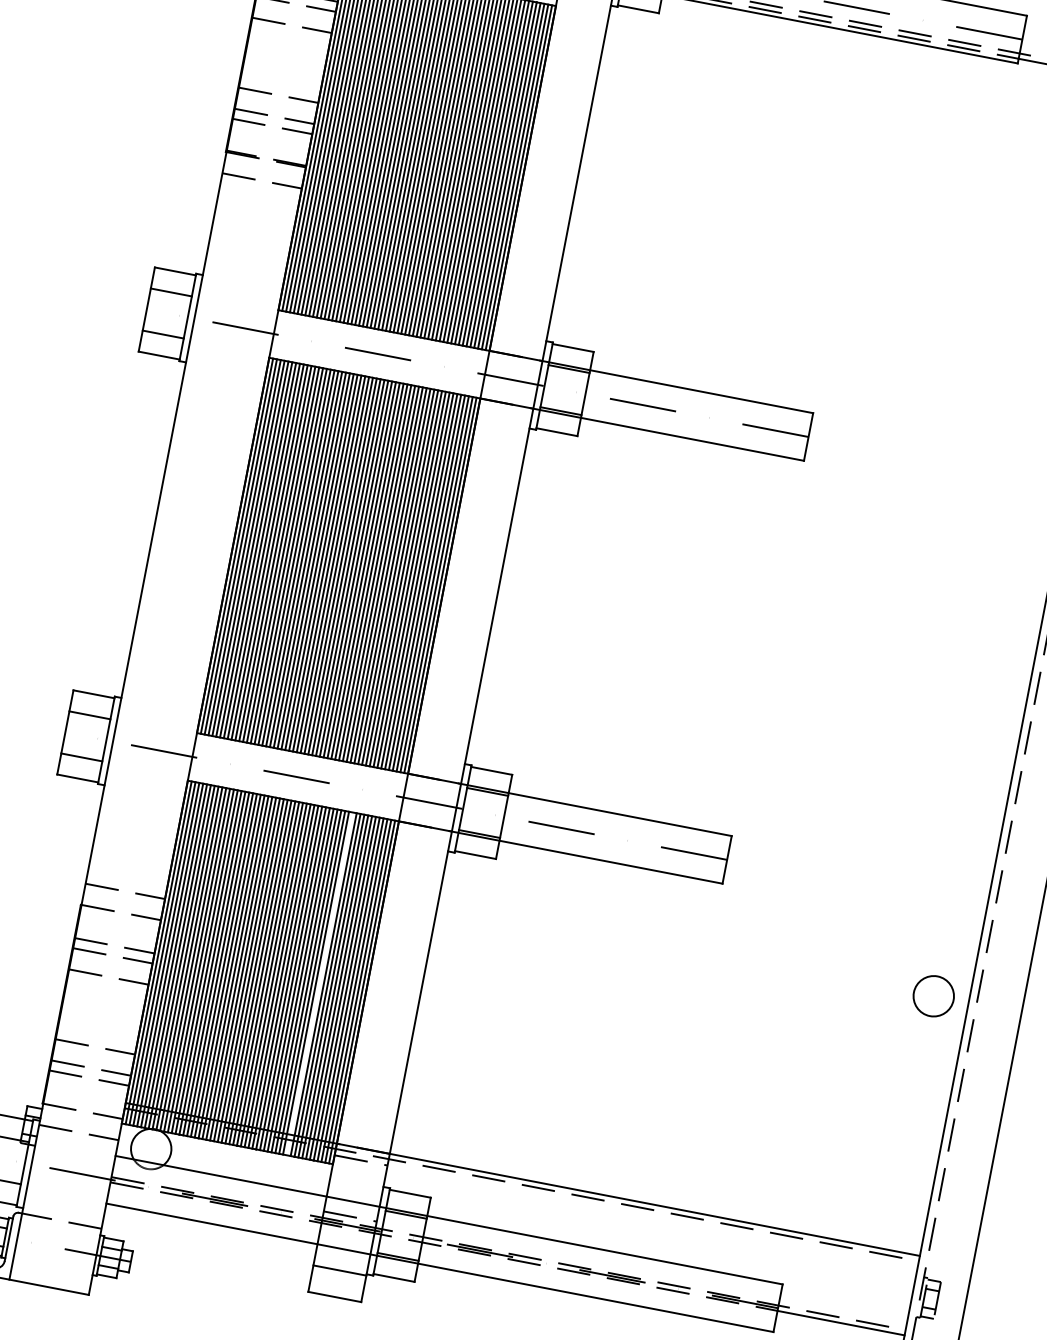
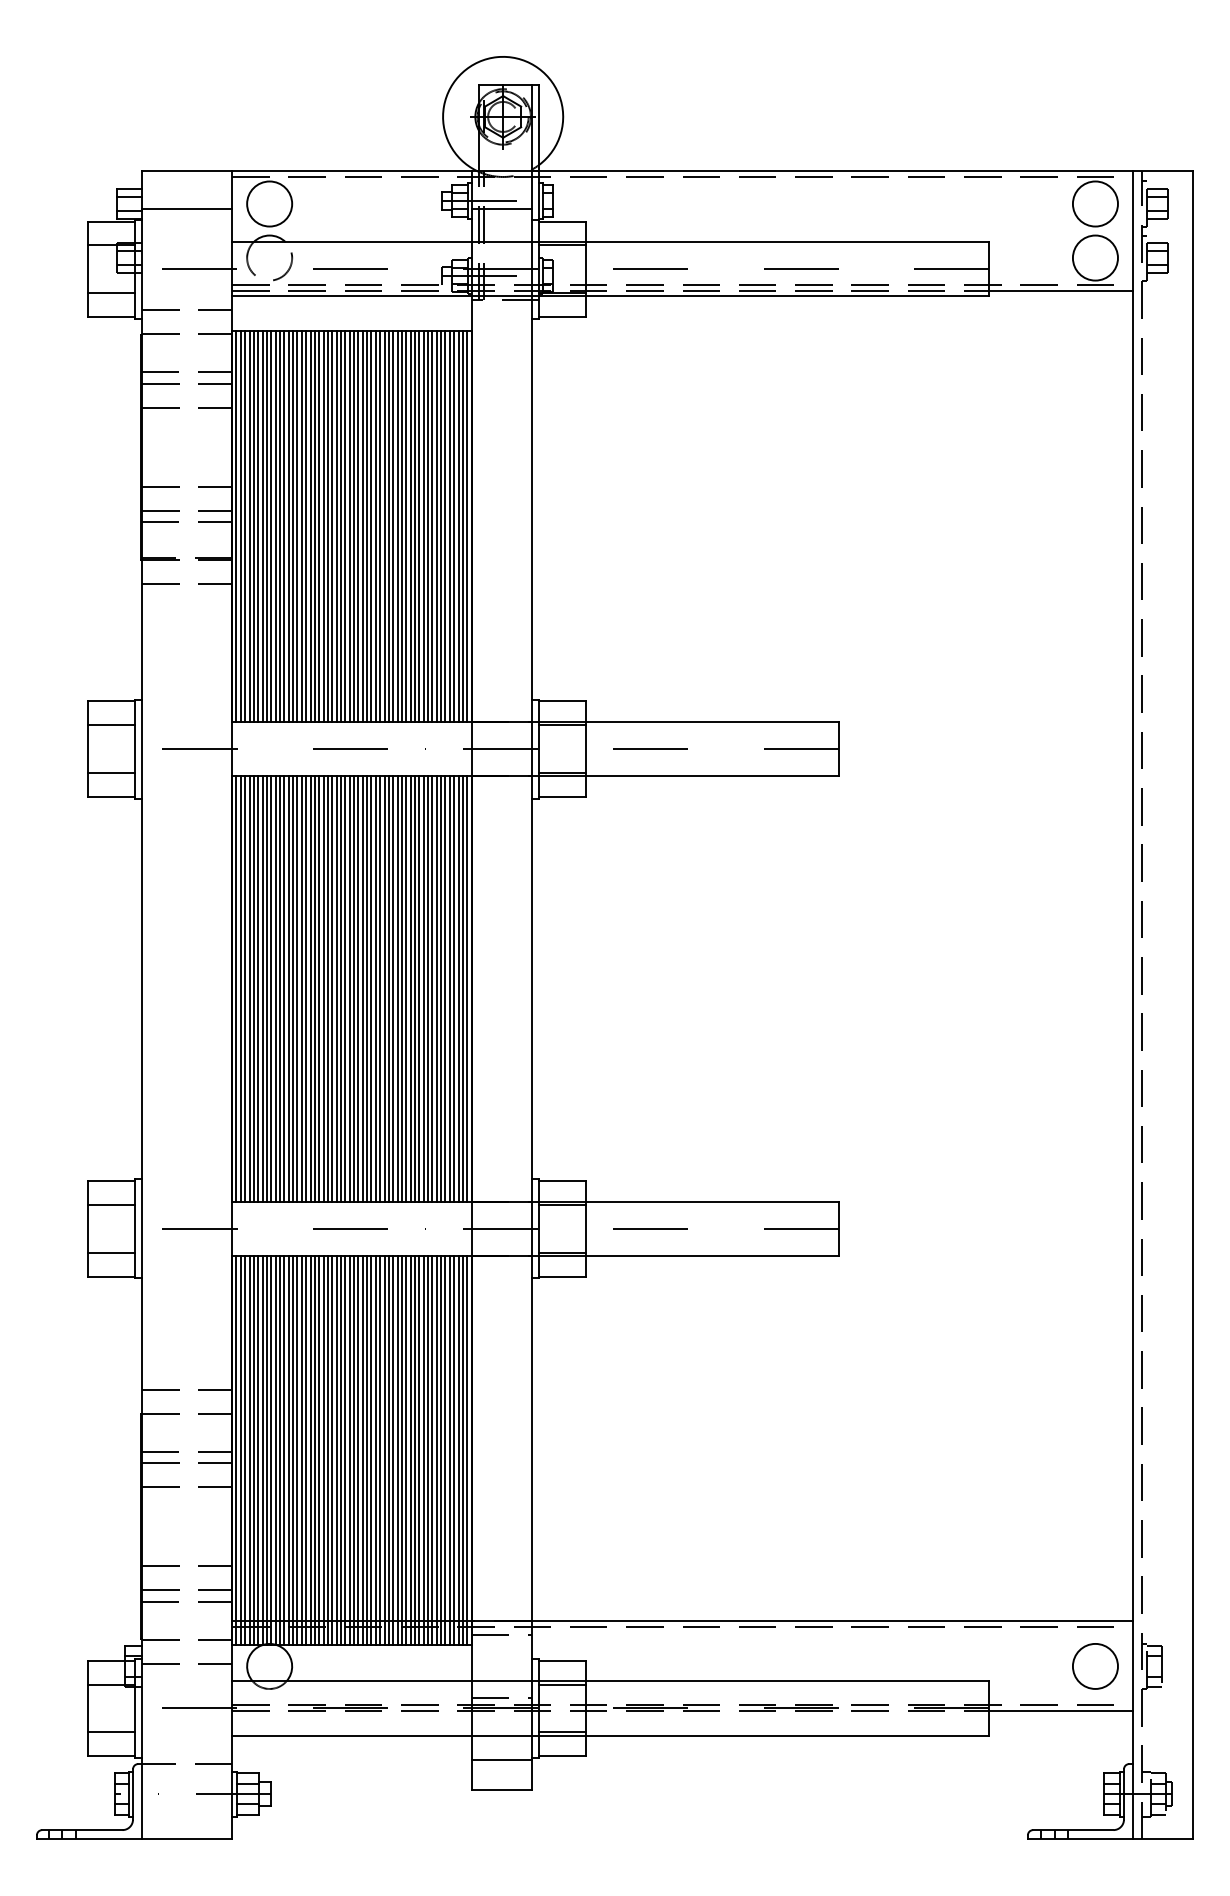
line: (320, 983) -> (419, 1449), added
circle: (933, 996) -> (1095, 1666), moved

